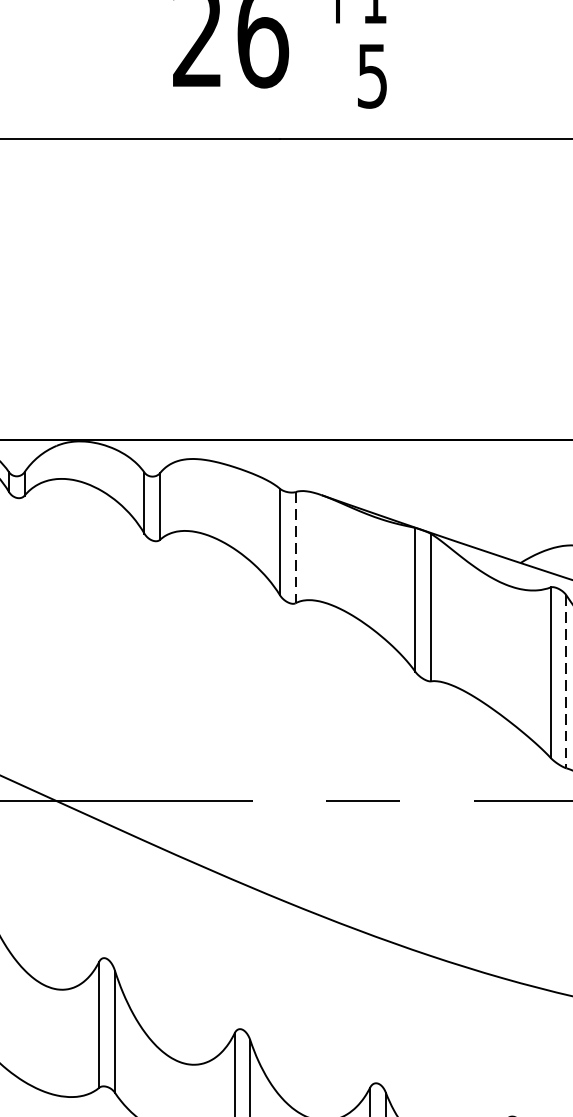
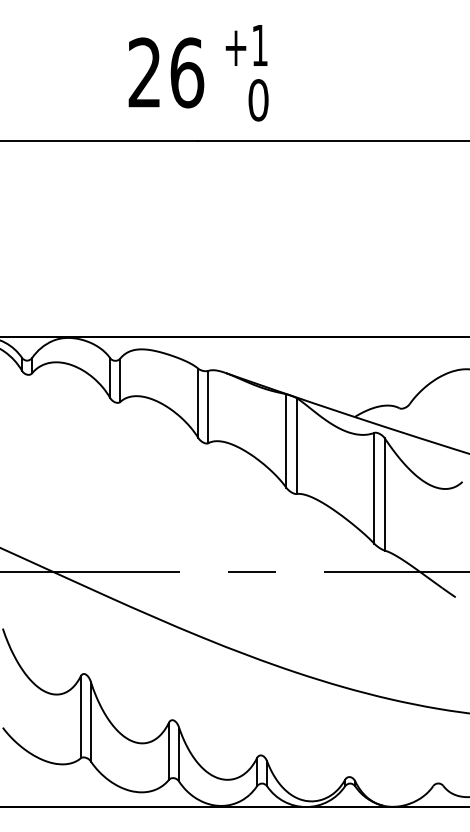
text: (372, 76) -> (258, 100), 5 -> 0
line: (295, 548) -> (208, 407), dashed -> solid
line: (566, 682) -> (384, 494), dashed -> solid

